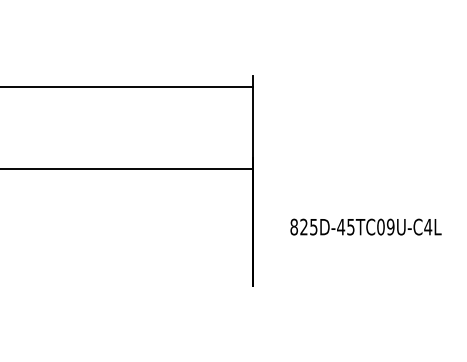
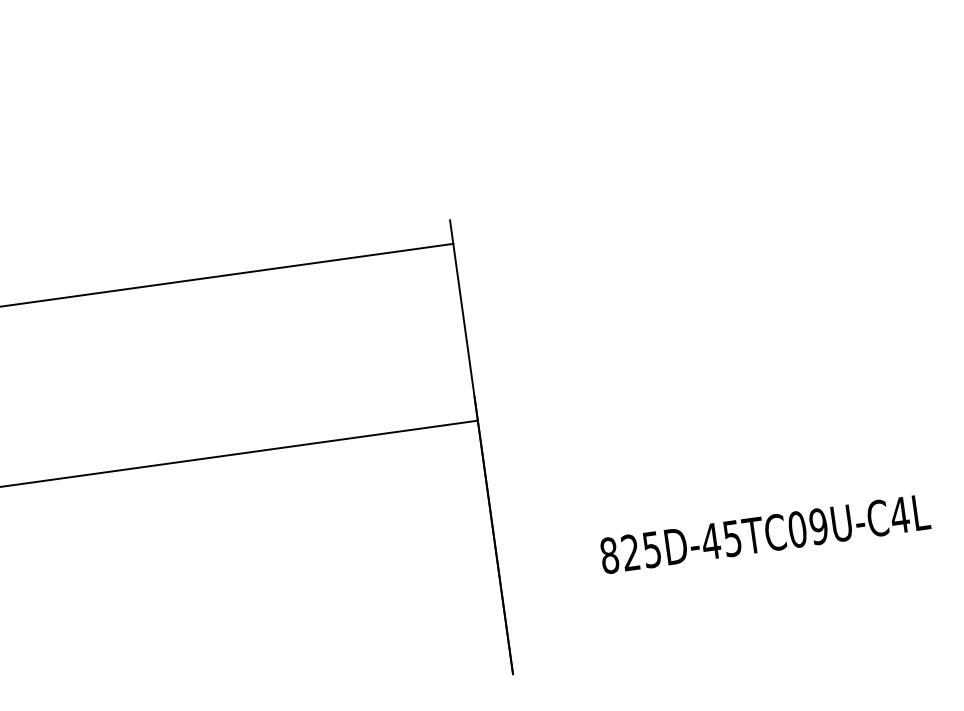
text: (365, 226) -> (763, 532), moved

